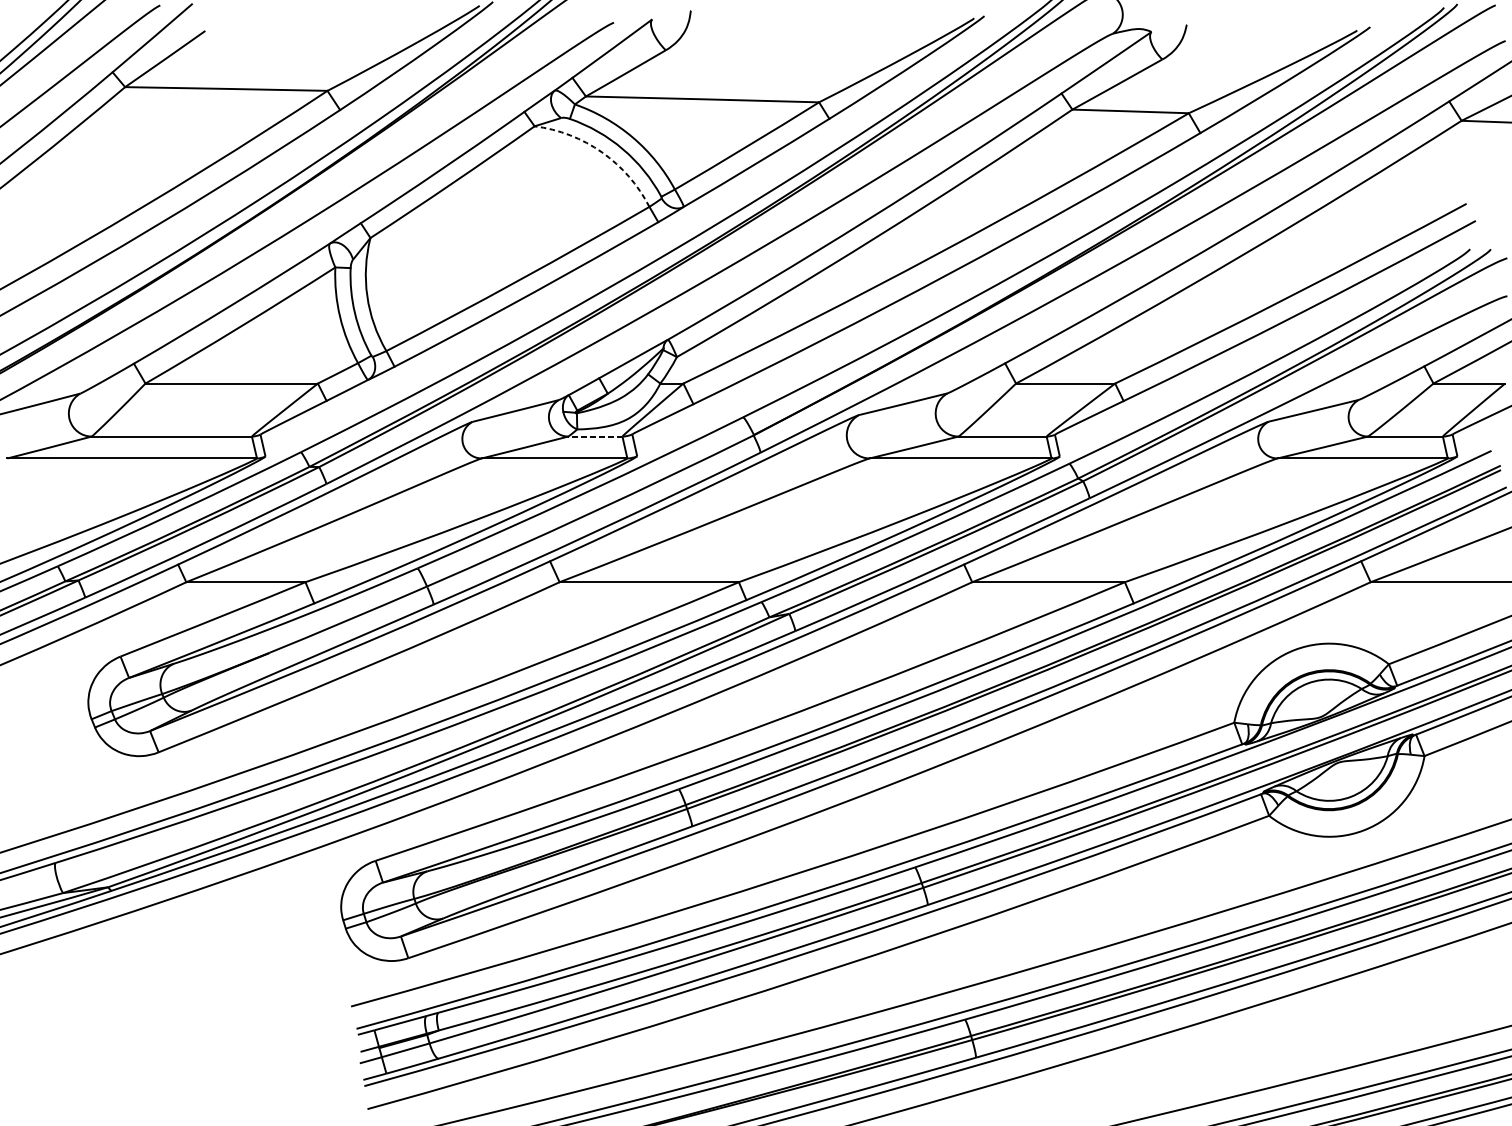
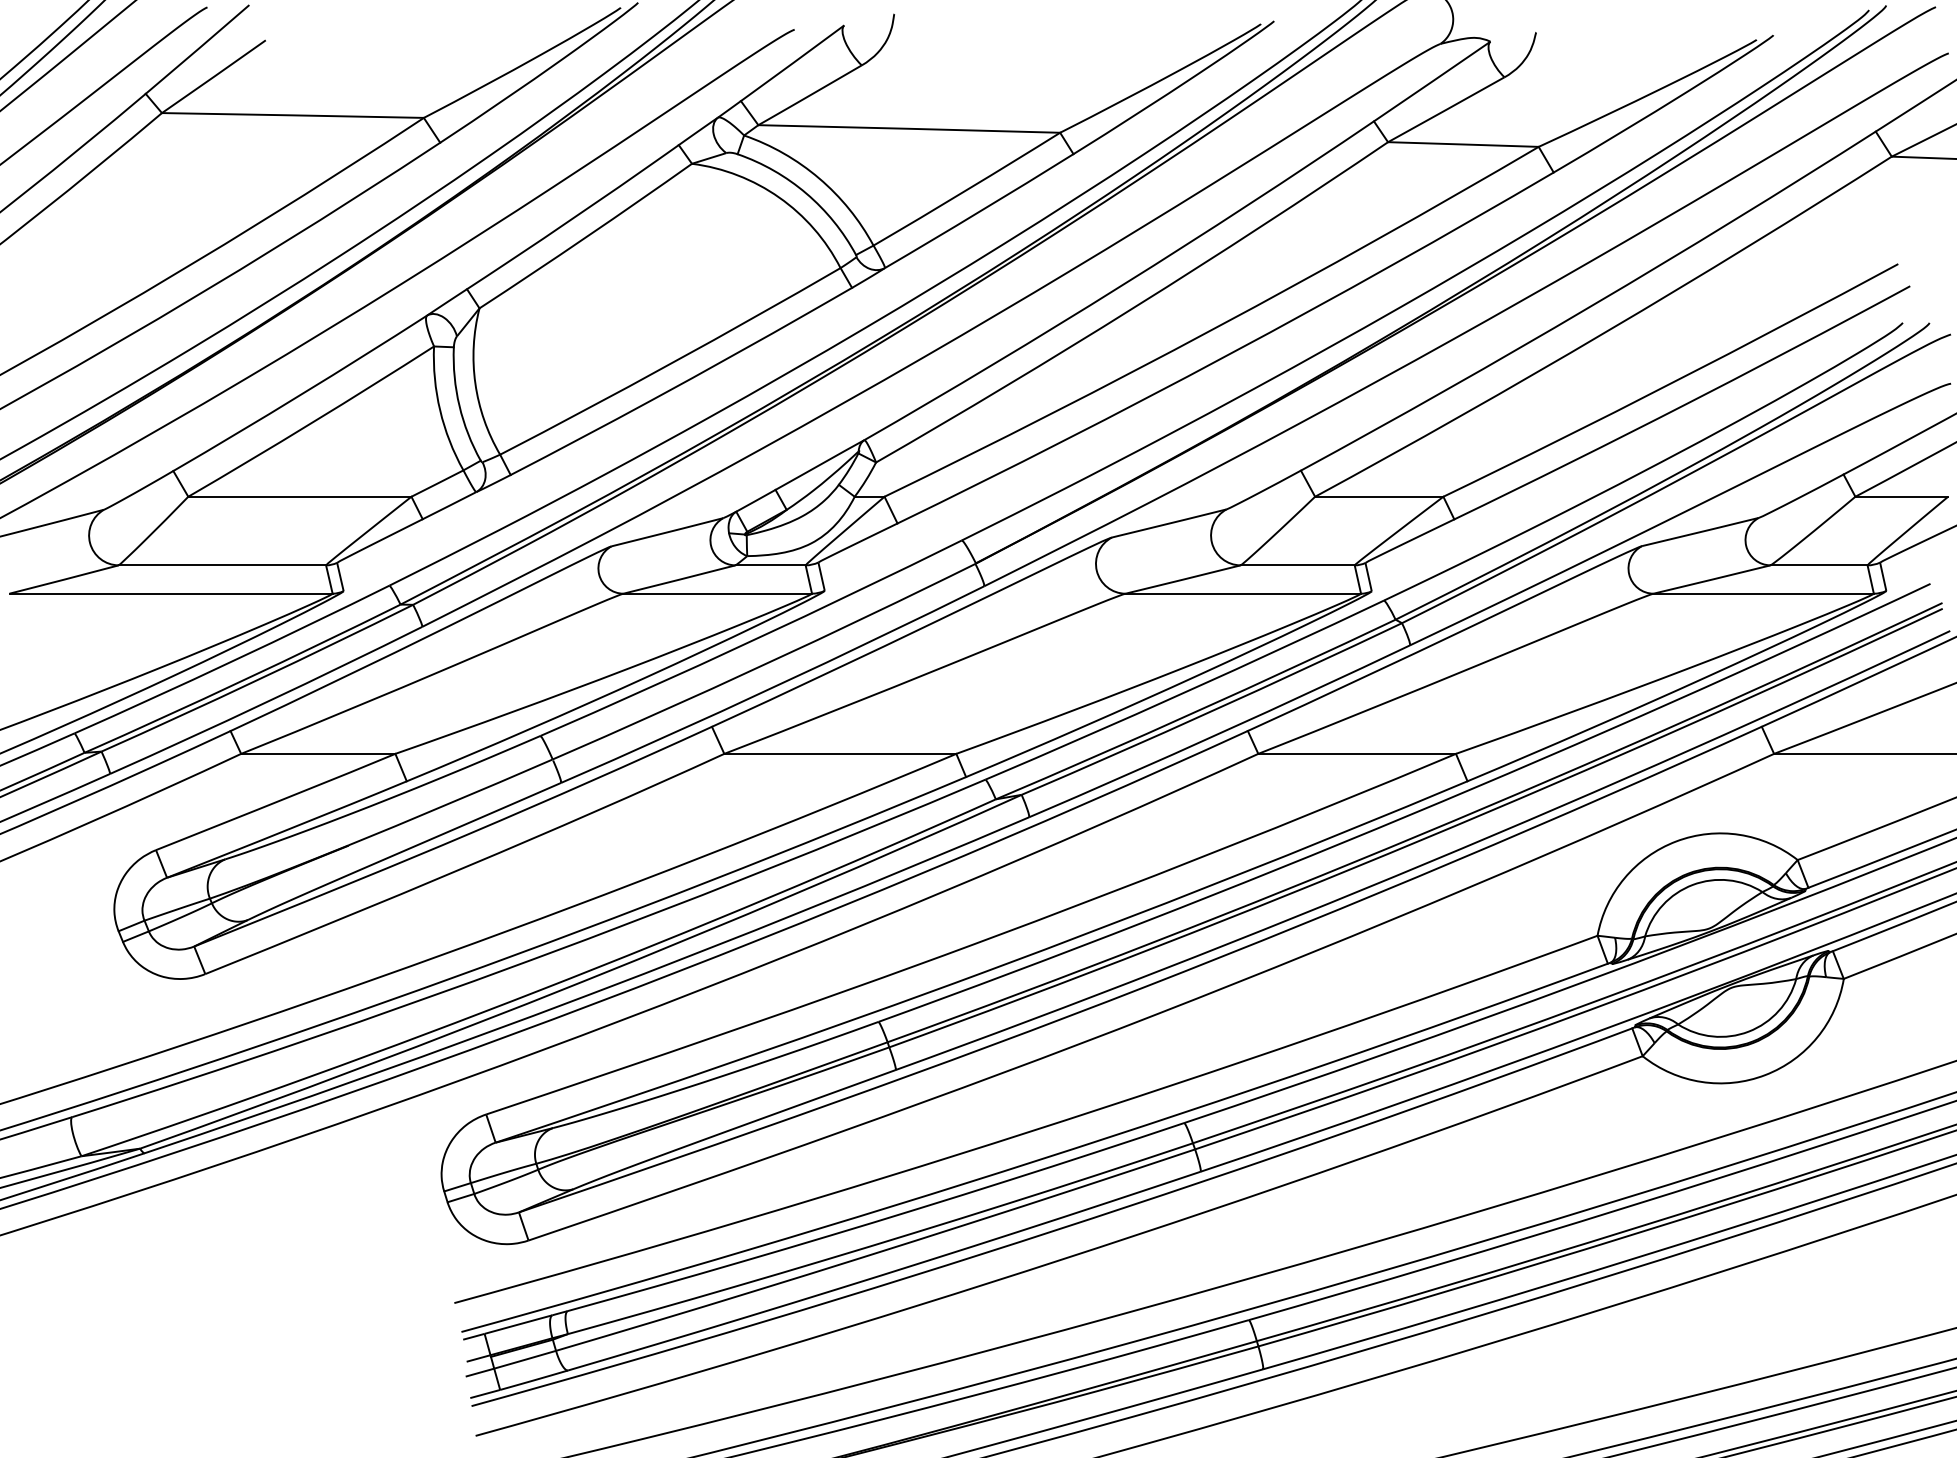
arc: (602, 152) -> (779, 197), dashed -> solid
line: (595, 436) -> (770, 565), dashed -> solid

